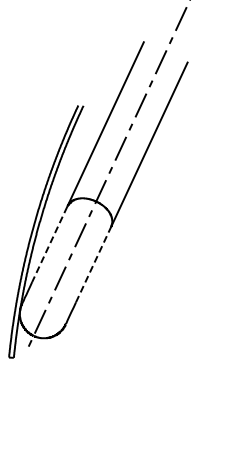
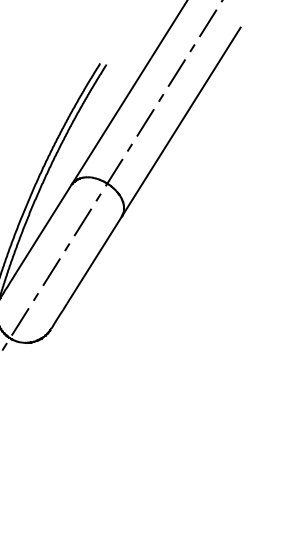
line: (49, 244) -> (43, 228), dashed -> solid
line: (93, 264) -> (94, 260), dashed -> solid

